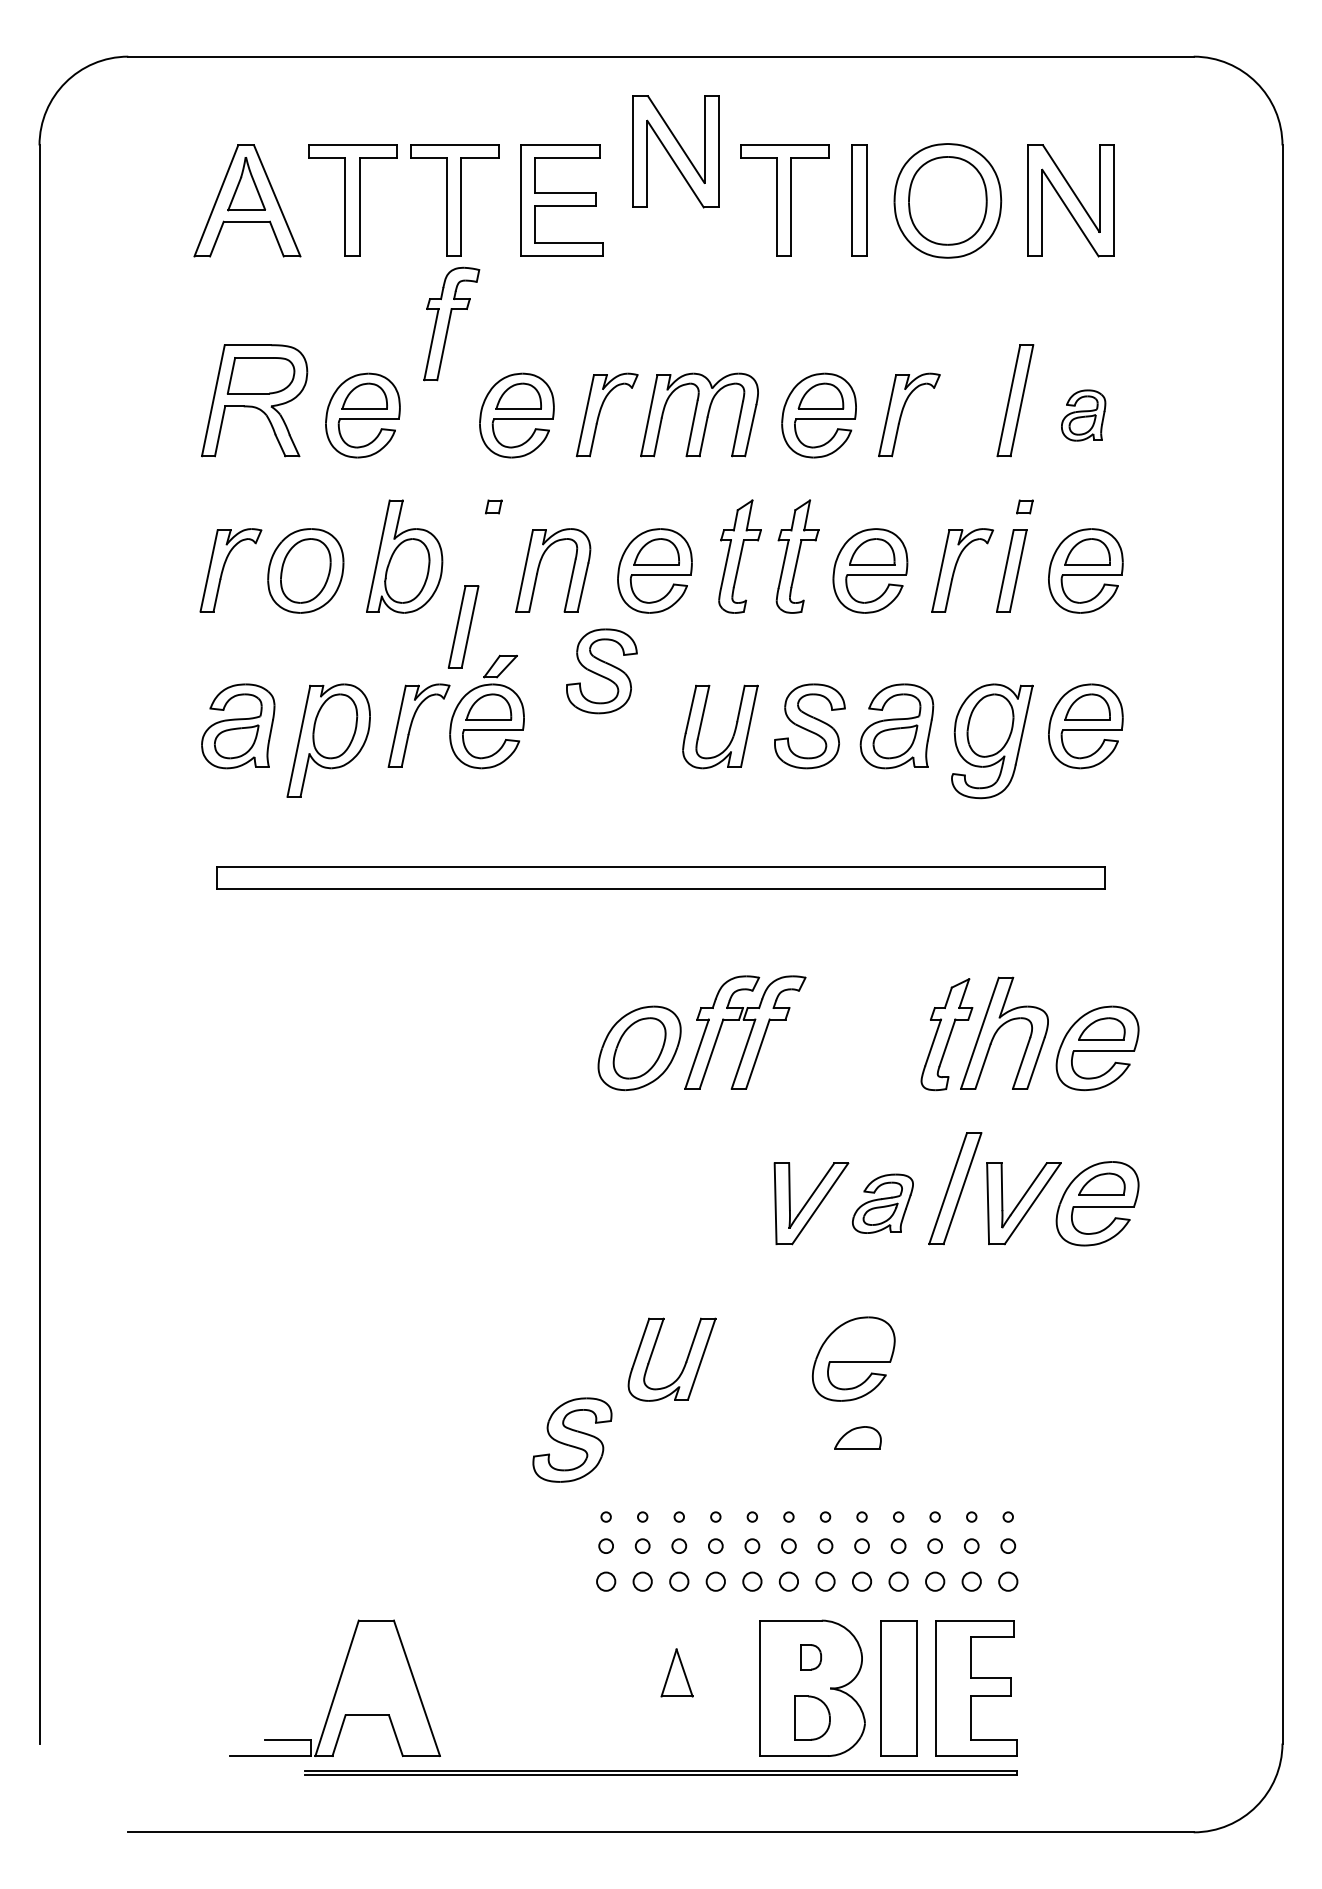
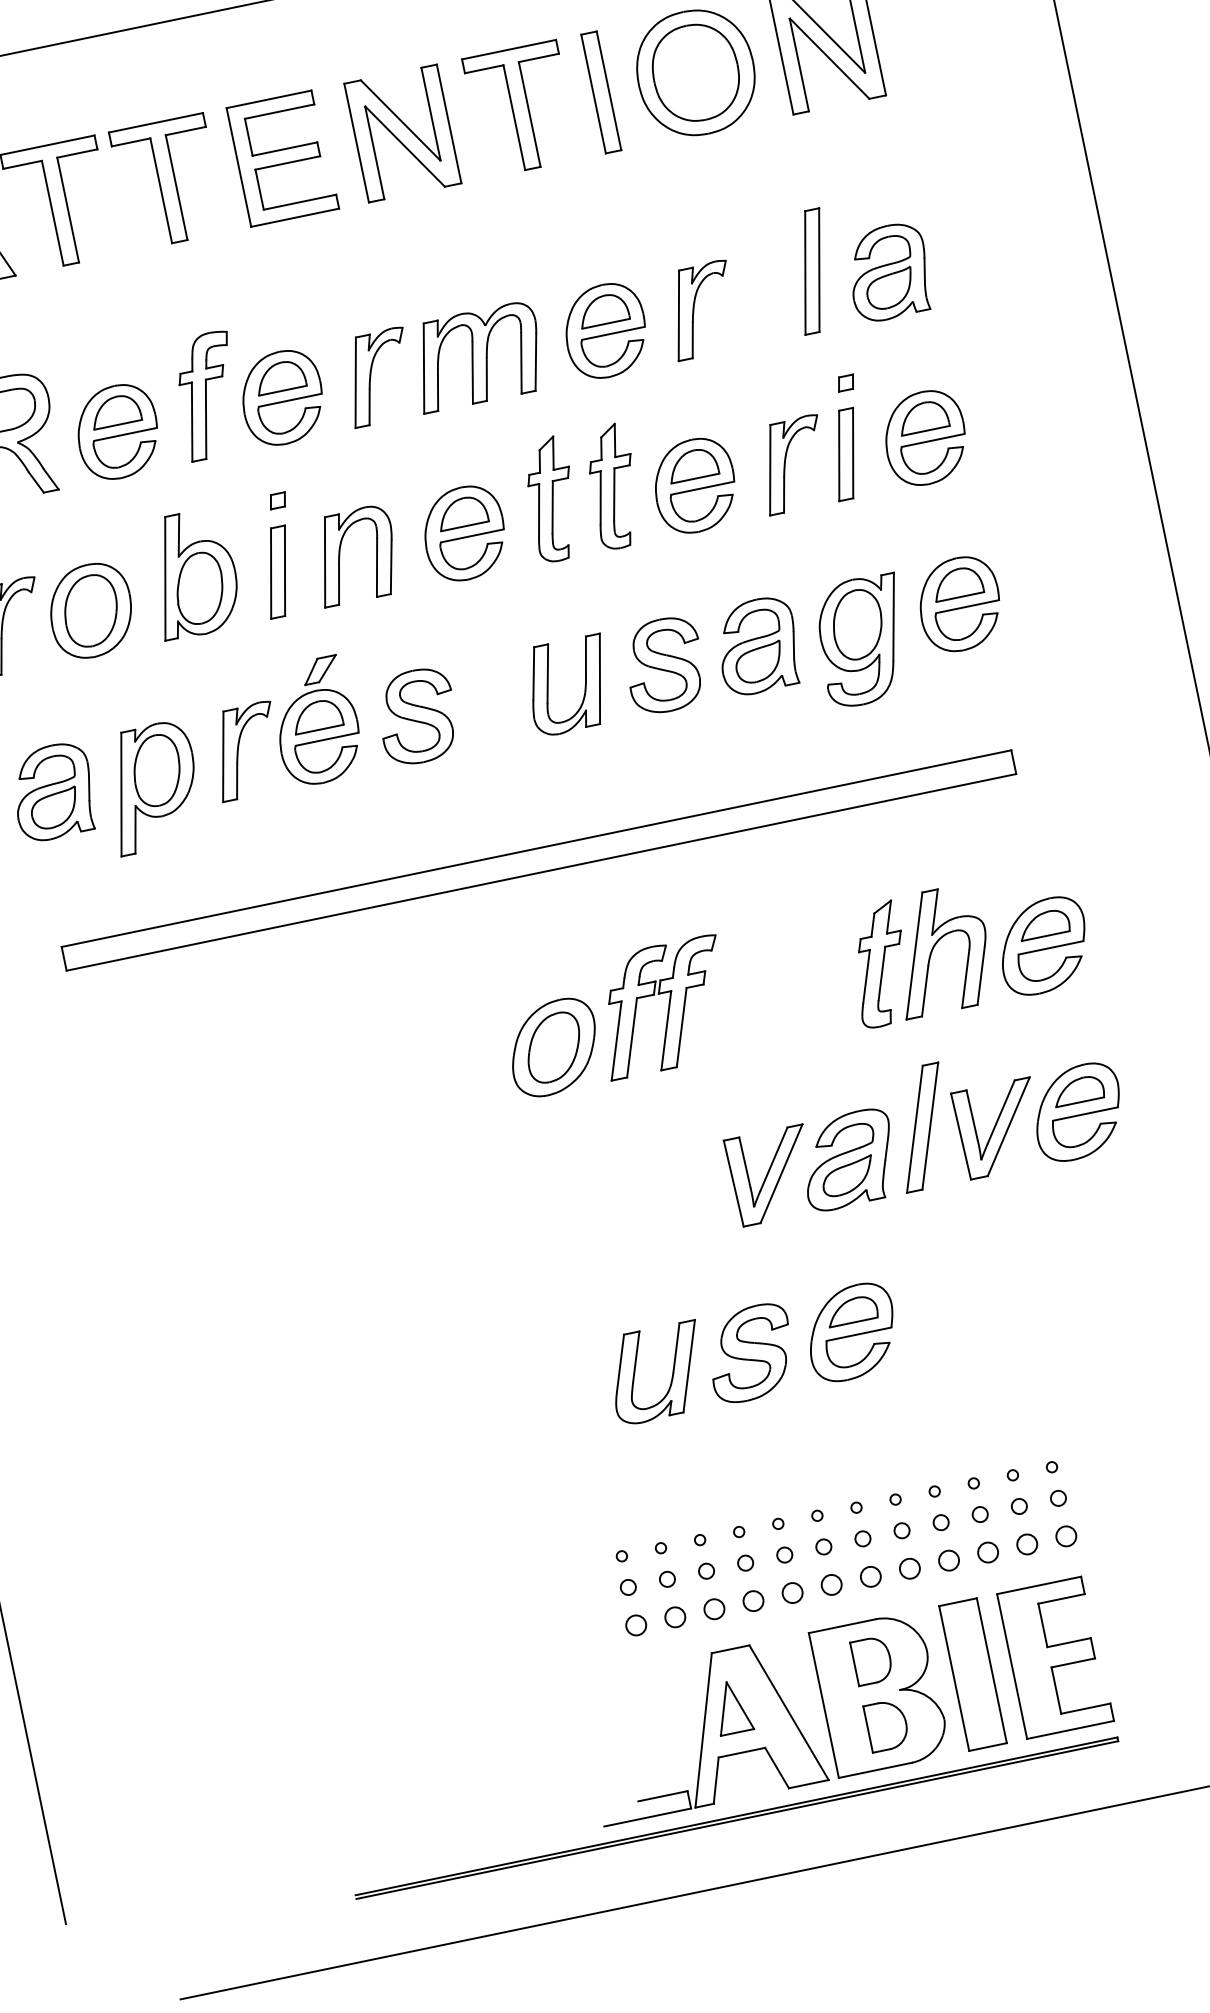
part: (675, 151) -> (402, 133), moved
part: (451, 323) -> (208, 395), moved
part: (1083, 415) -> (888, 272), size x1.67
part: (463, 626) -> (277, 571), moved
part: (601, 671) -> (417, 716), moved
part: (882, 1203) -> (848, 1159), size x1.43
part: (857, 1437) -> (851, 1310), moved
part: (572, 1439) -> (750, 1352), moved
part: (811, 1657) -> (872, 1661), size x1.67
part: (334, 1687) -> (700, 1730), moved

